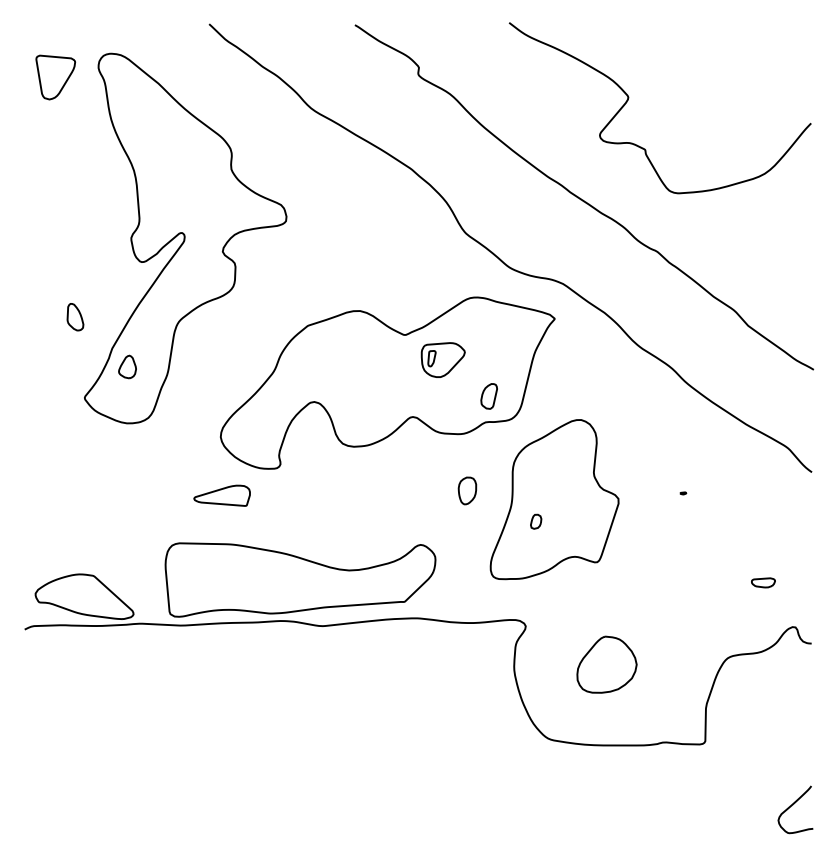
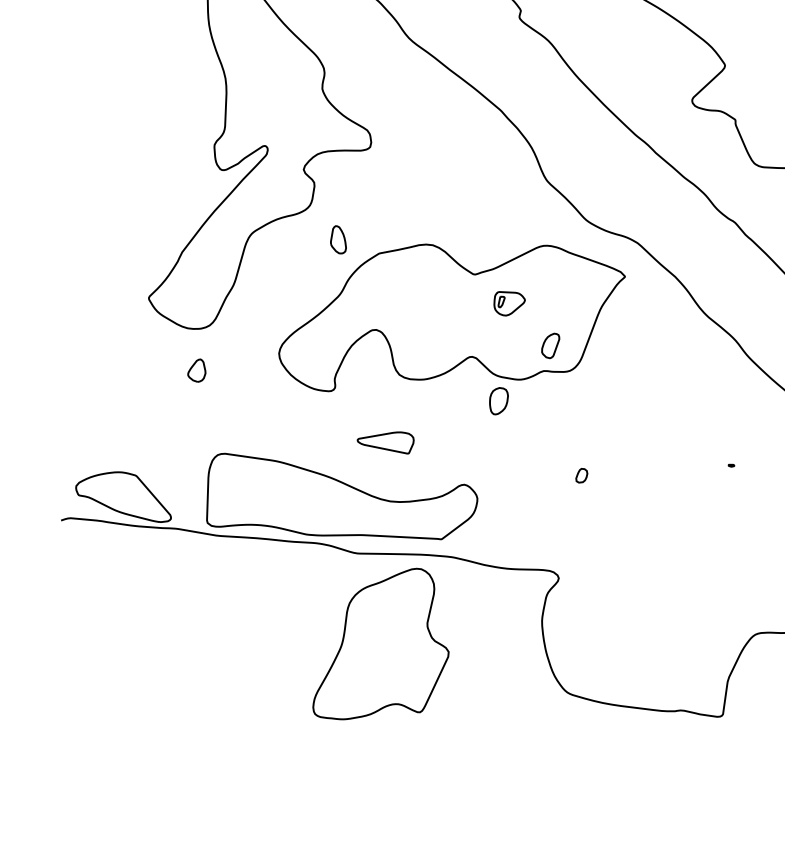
part: (75, 317) -> (339, 240), moved
part: (442, 359) -> (508, 303), size x0.7
part: (127, 366) -> (197, 369), moved
part: (467, 490) -> (498, 400), moved
part: (221, 495) -> (385, 440), moved
part: (554, 499) -> (385, 644), moved
part: (606, 664) -> (634, 626), removed

